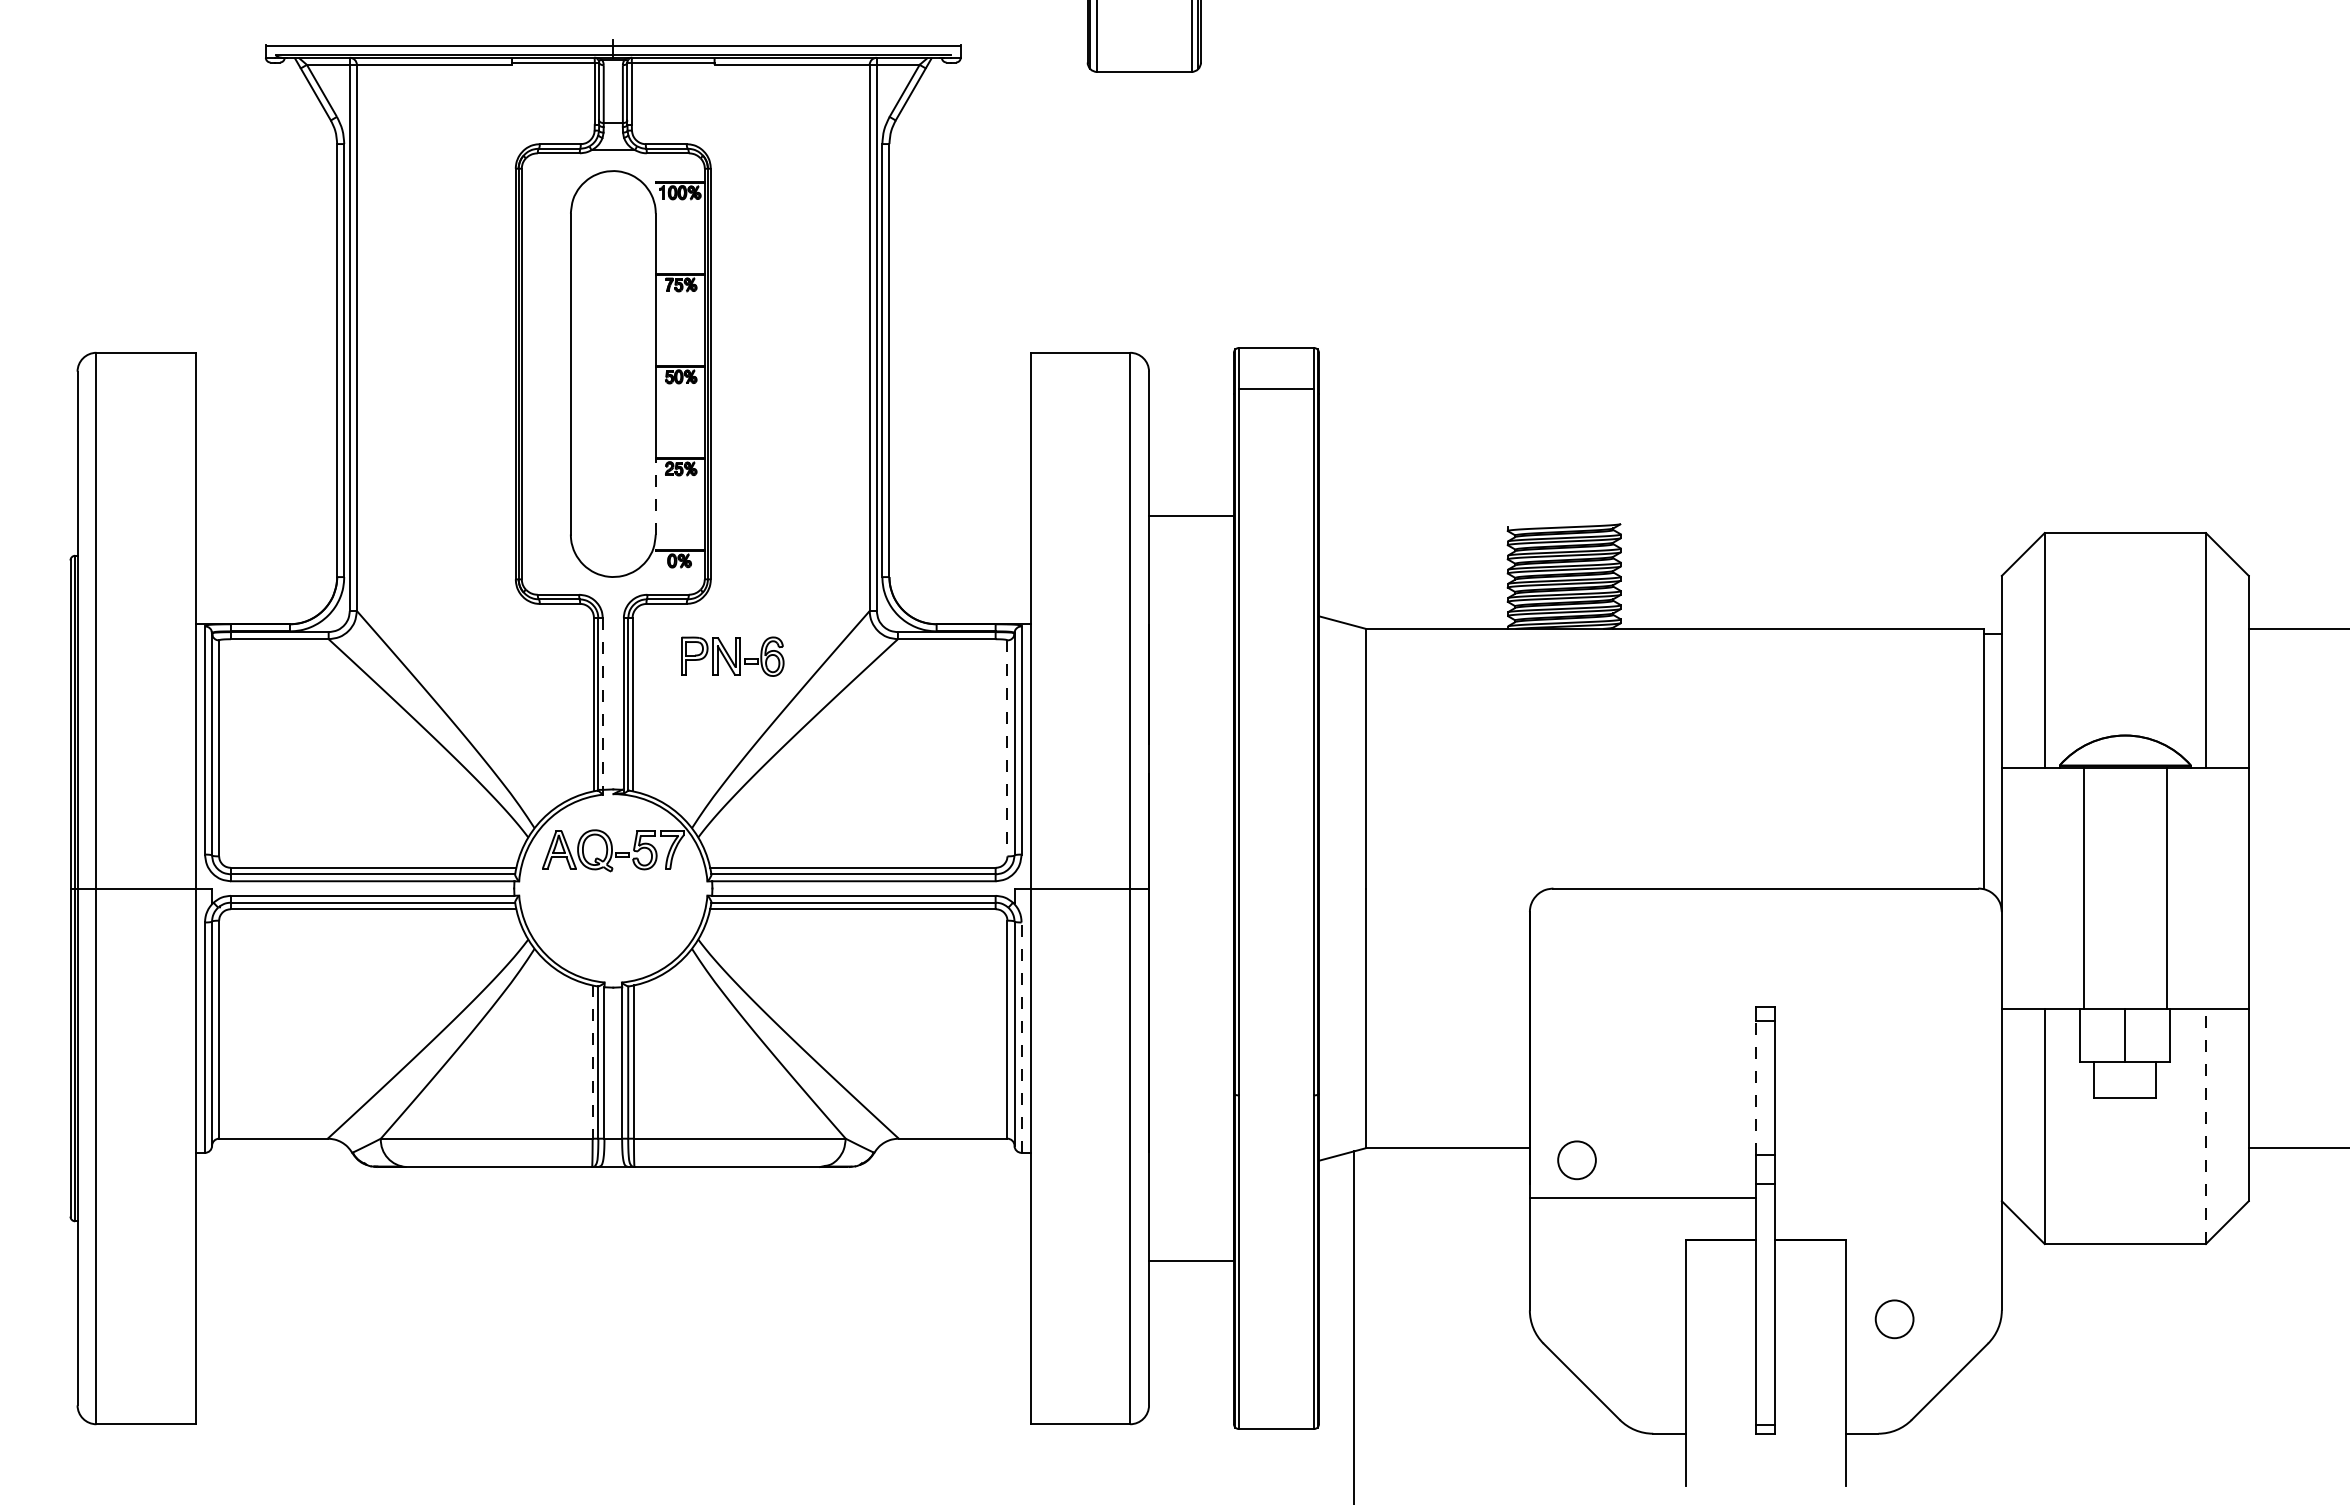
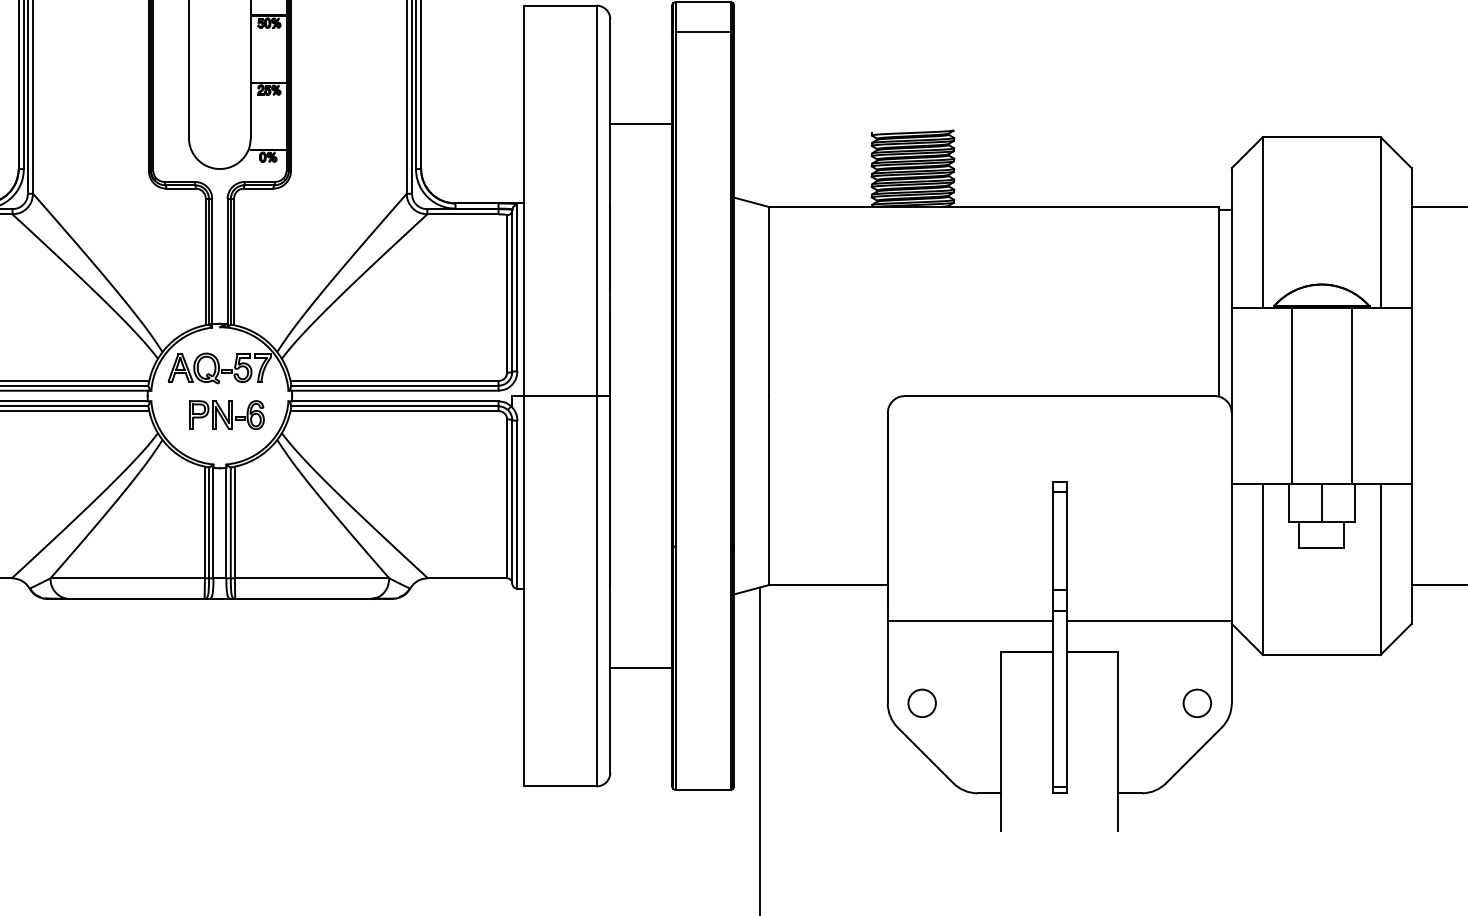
line: (655, 496) -> (250, 110), dashed -> solid
part: (732, 656) -> (226, 414), moved
line: (602, 703) -> (212, 261), dashed -> solid
line: (1007, 748) -> (507, 293), dashed -> solid
line: (1021, 1037) -> (517, 504), dashed -> solid
line: (592, 1062) -> (204, 522), dashed -> solid
line: (1756, 1087) -> (1052, 541), dashed -> solid
line: (2205, 1126) -> (1380, 569), dashed -> solid
circle: (1576, 1160) -> (921, 703), moved
line: (1888, 1197) -> (1149, 621), added
circle: (1894, 1319) -> (1197, 703), moved

